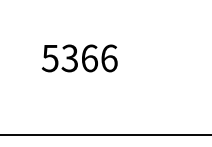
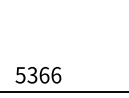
text: (79, 58) -> (38, 75), moved

